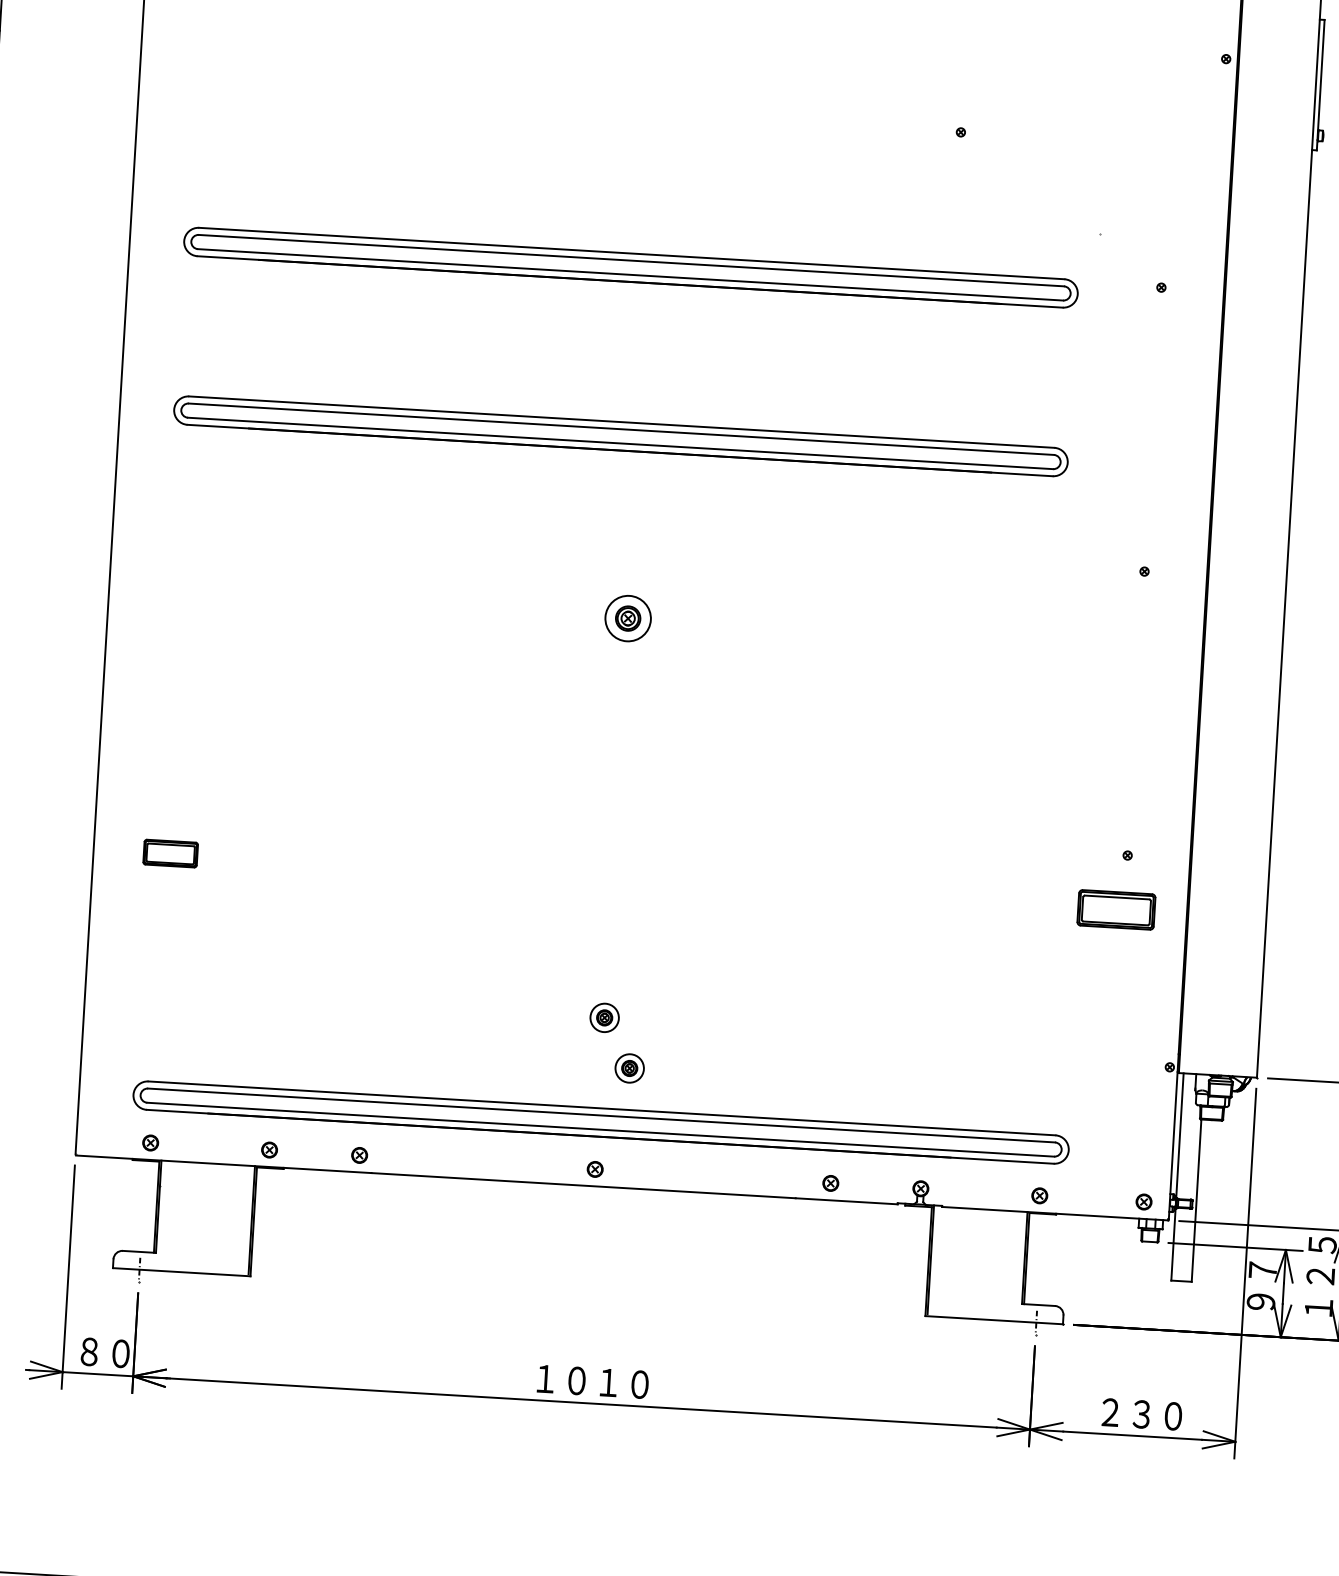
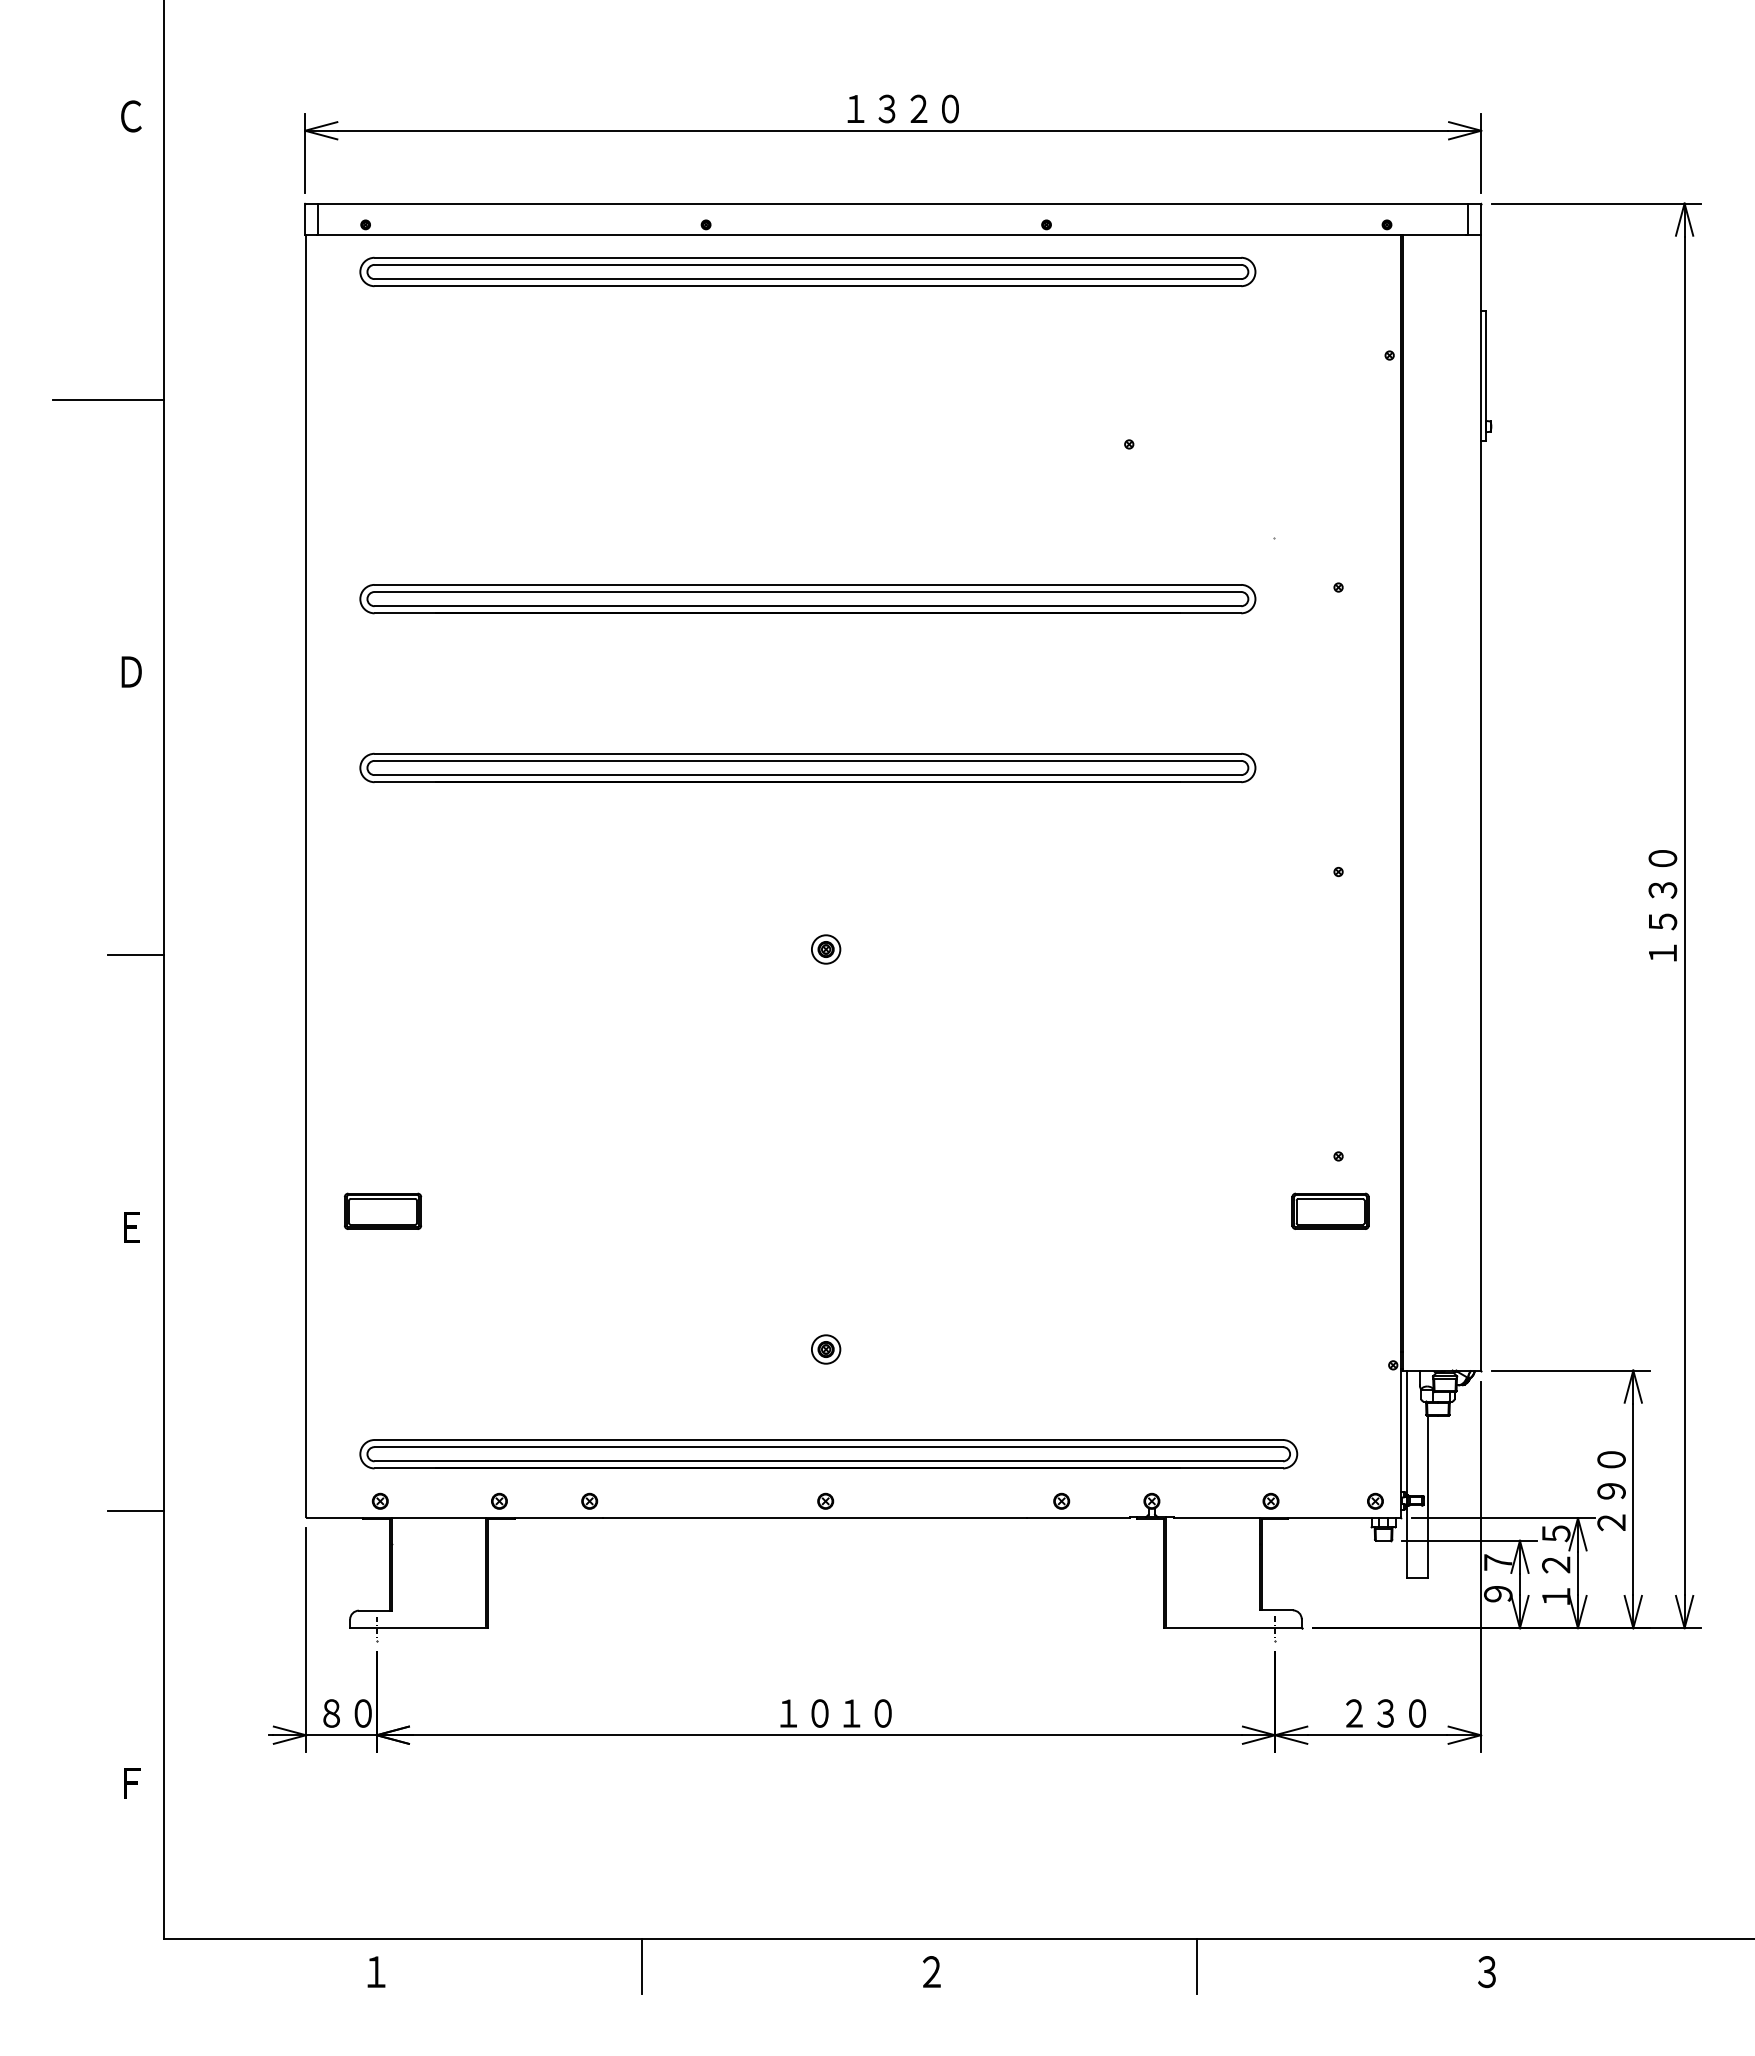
part: (628, 618) -> (826, 949), size x0.62
part: (171, 852) -> (383, 1210), size x1.43
part: (630, 1068) -> (854, 1398), removed

